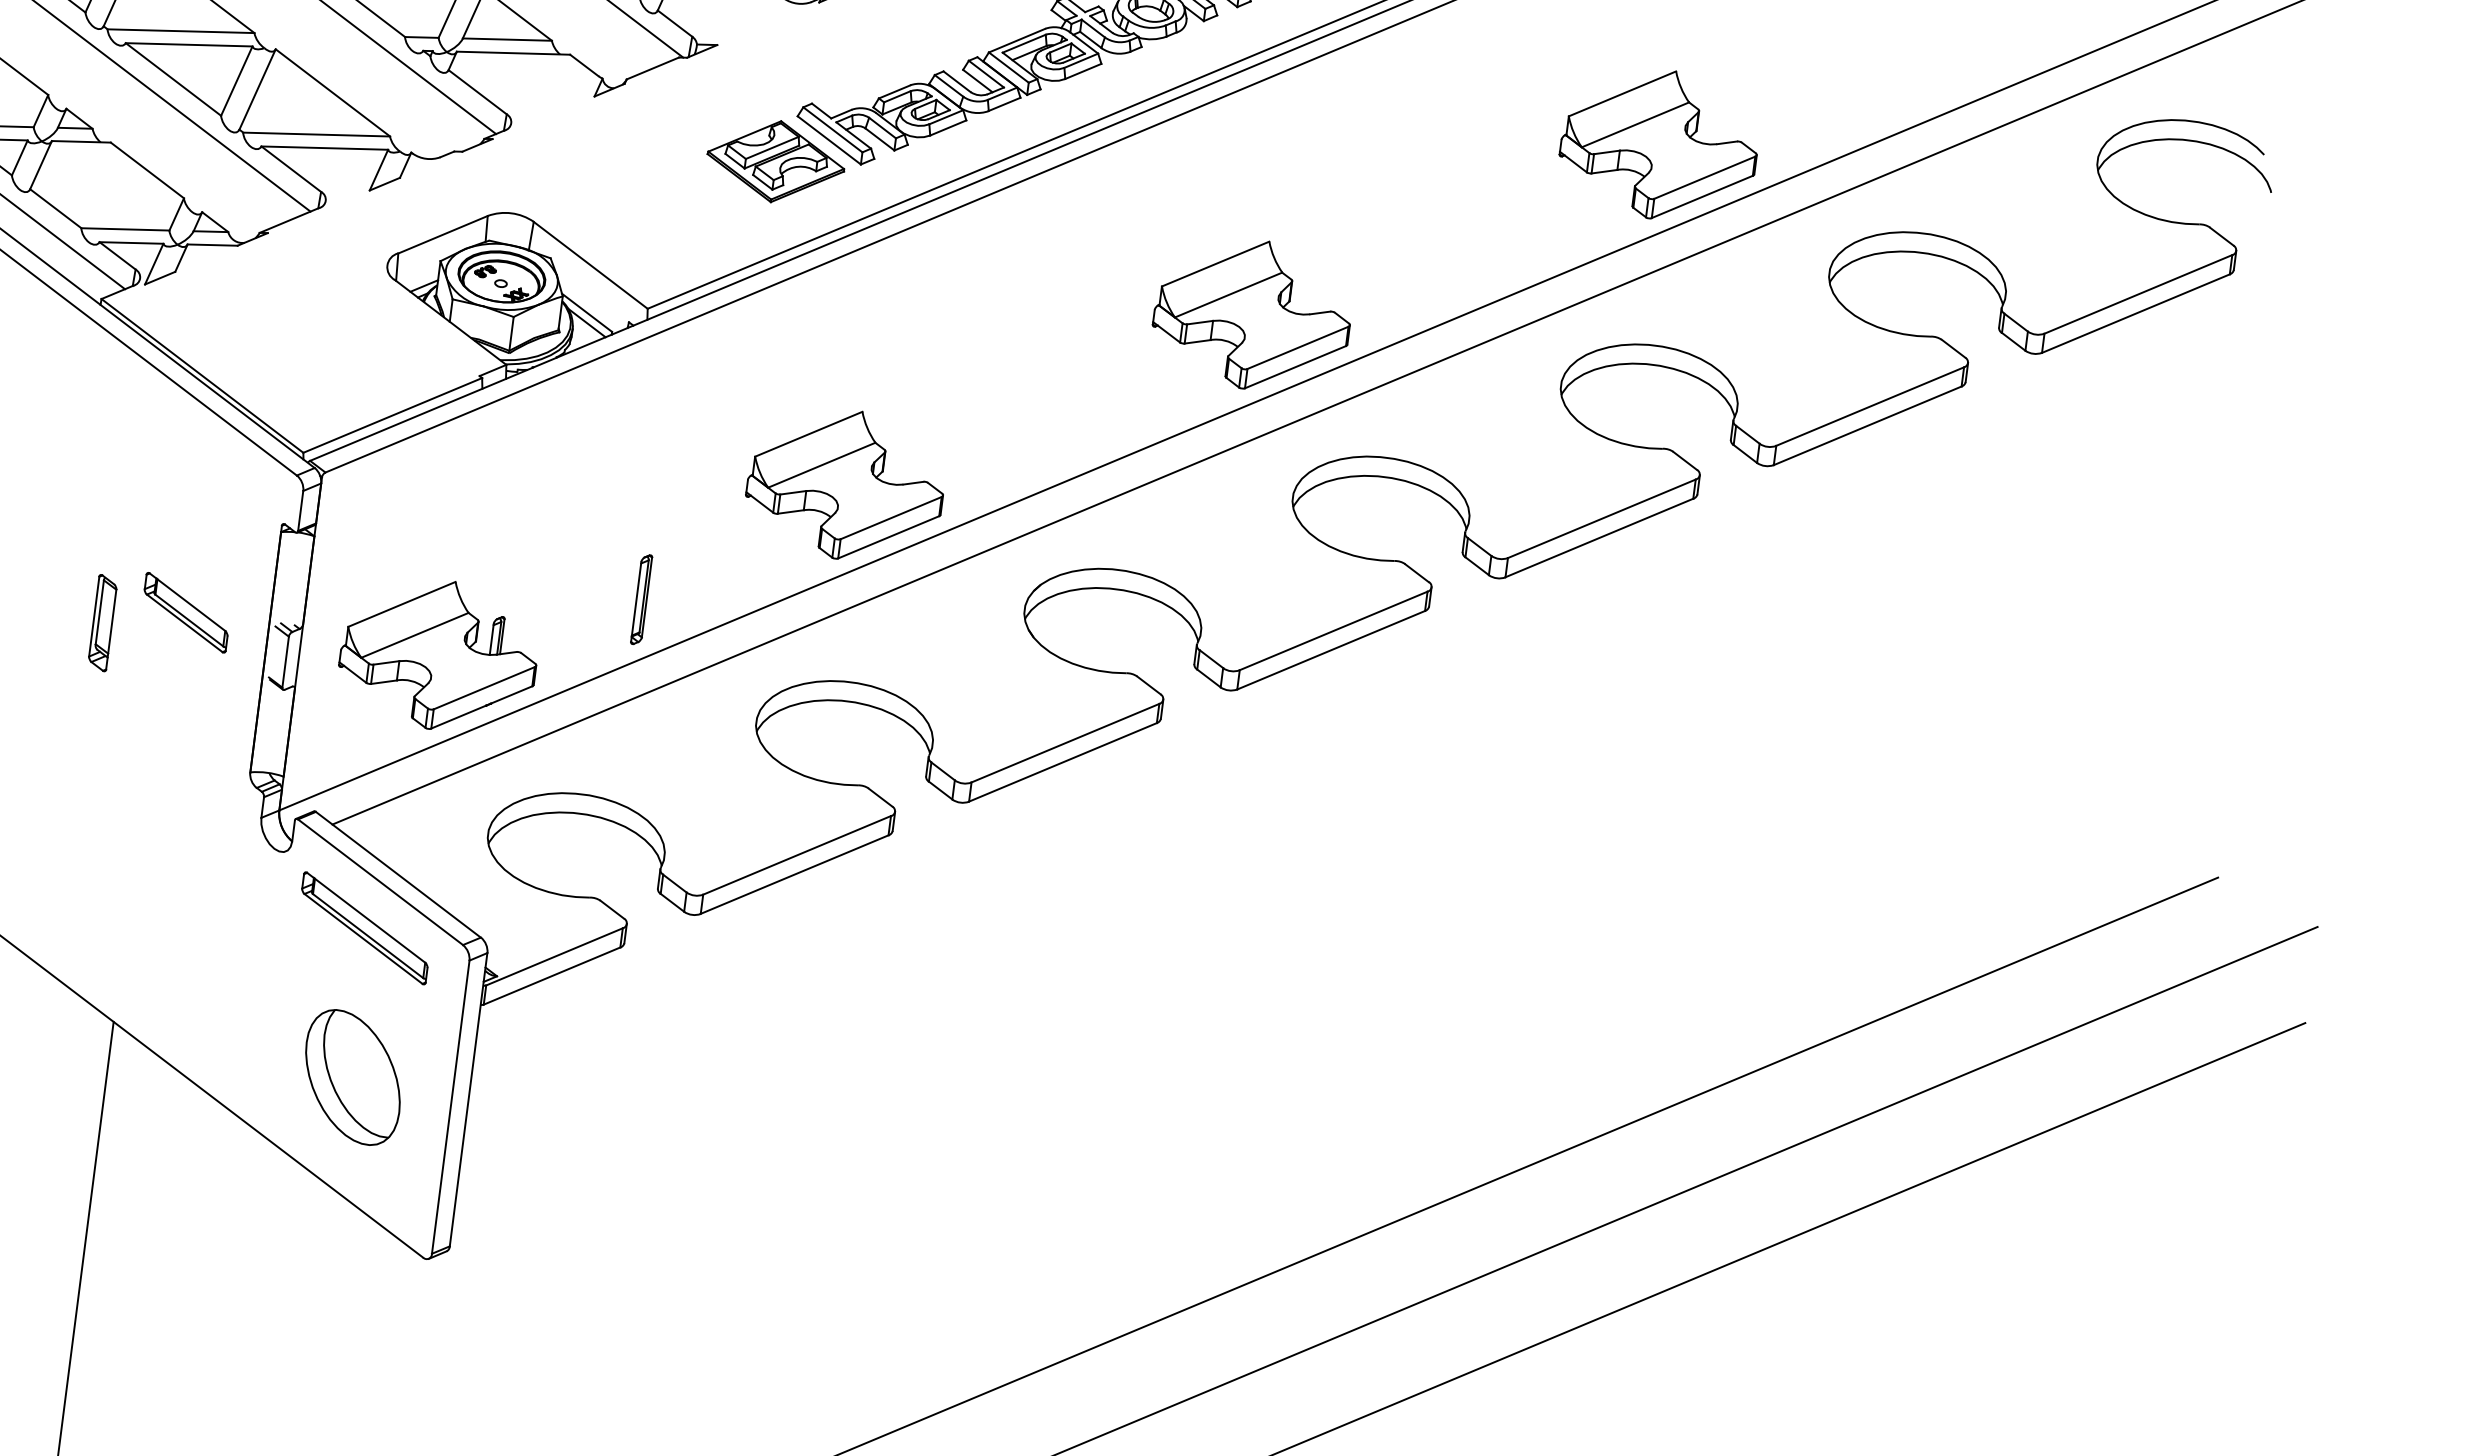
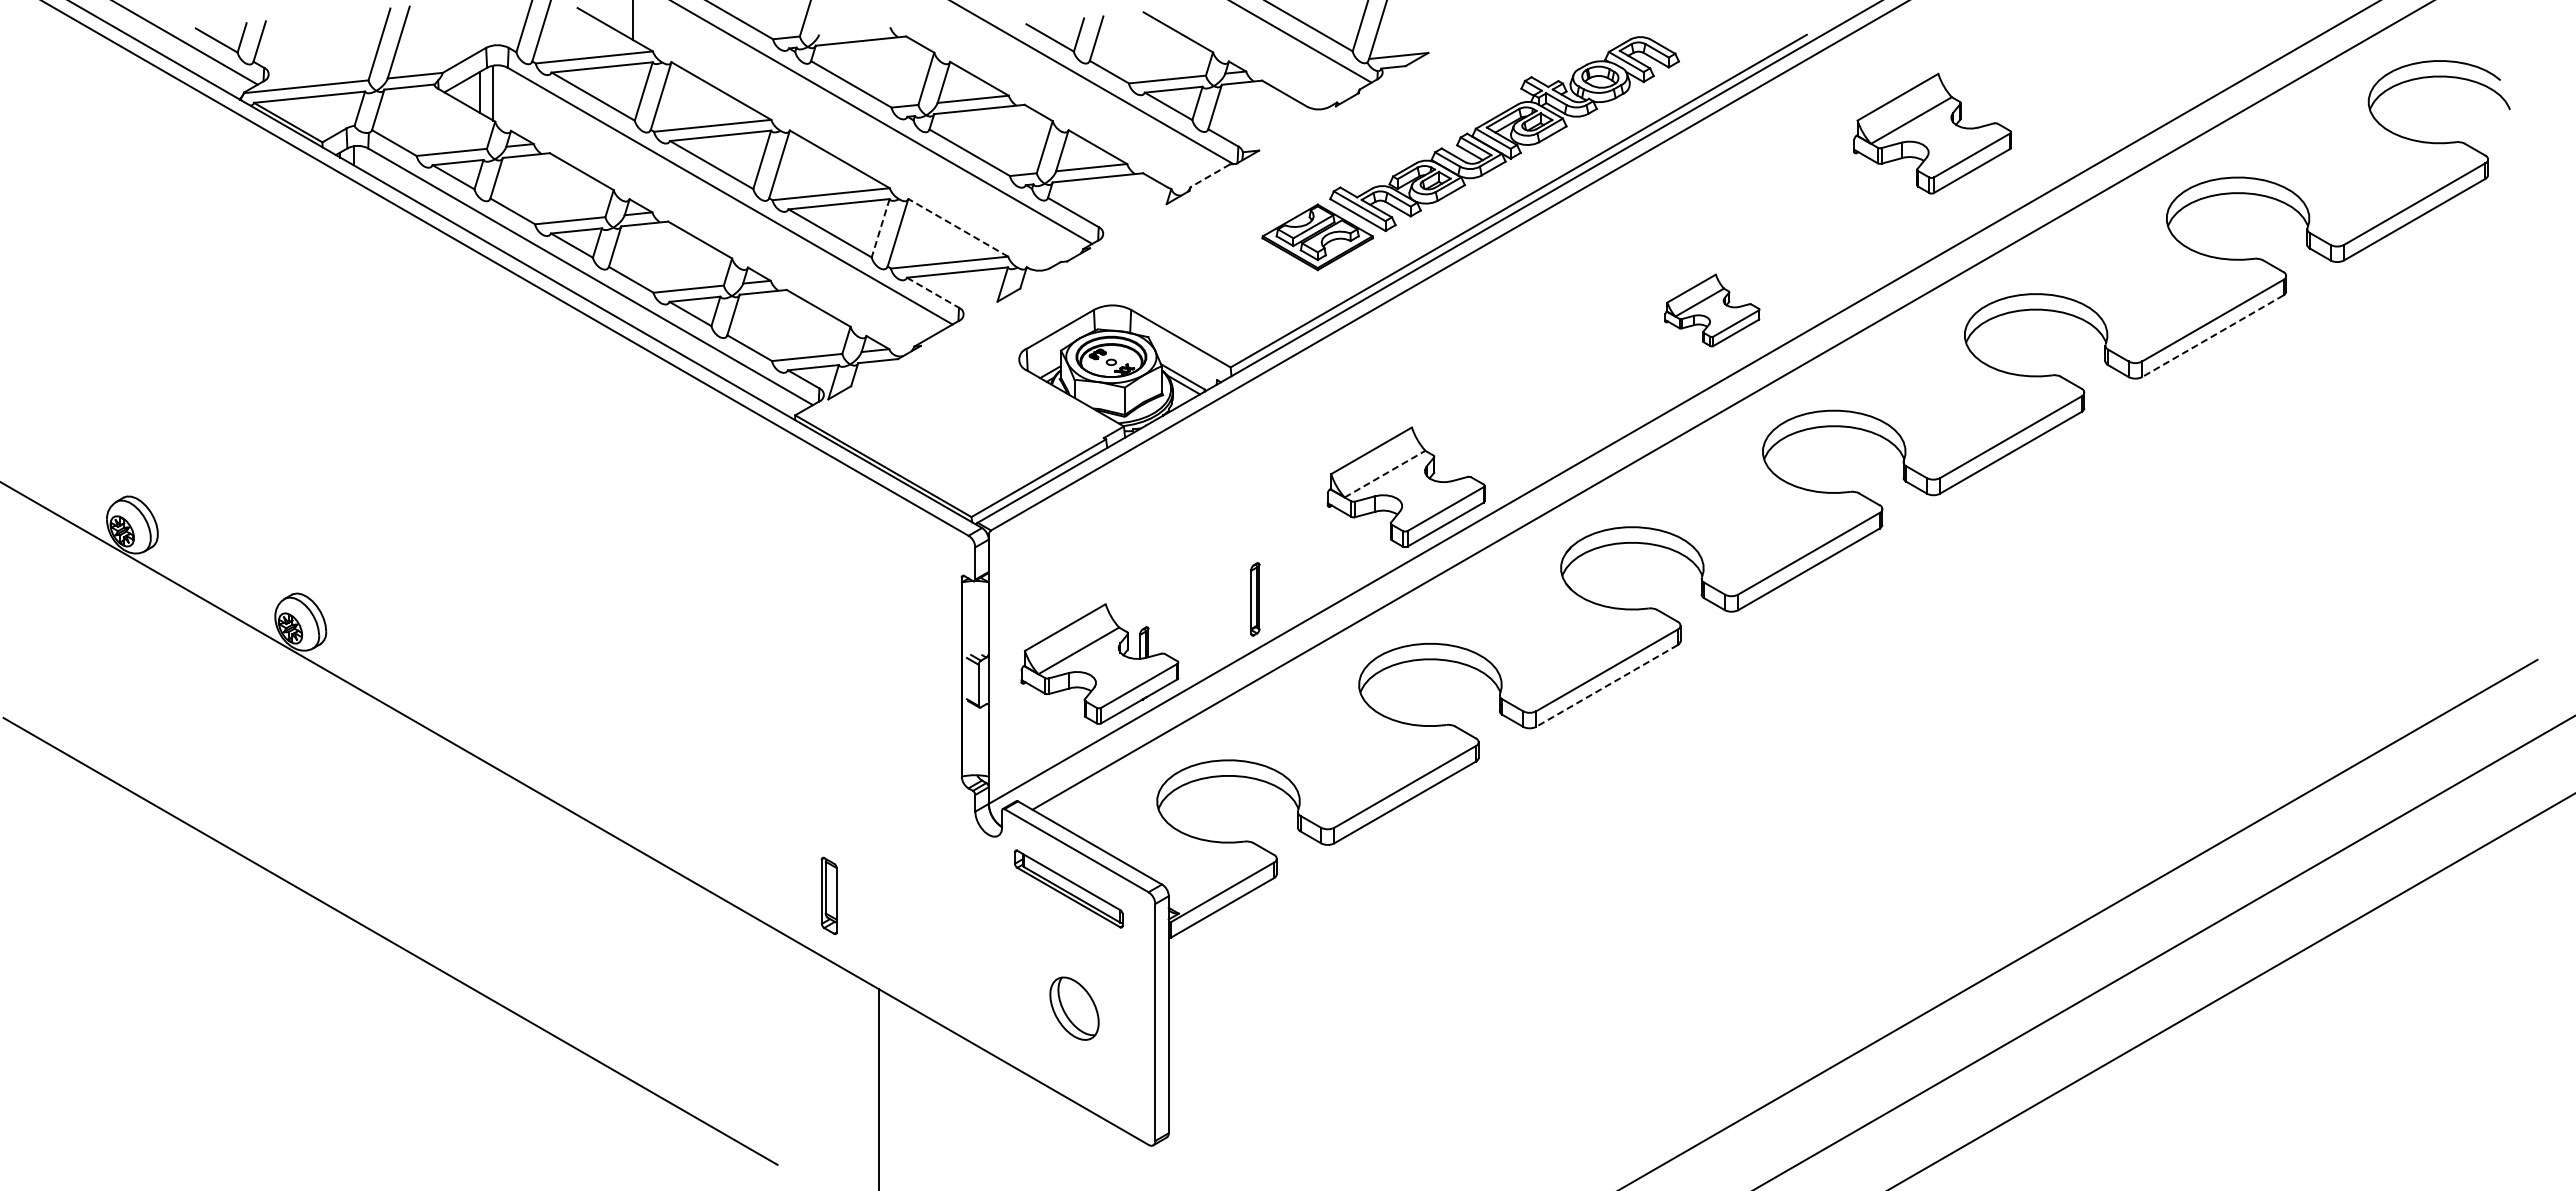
line: (653, 68) -> (1210, 175), solid -> dashed
line: (236, 81) -> (880, 228), solid -> dashed
line: (333, 92) -> (958, 227), solid -> dashed
part: (1659, 144) -> (1932, 133), moved
line: (291, 168) -> (933, 292), solid -> dashed
part: (1252, 314) -> (1712, 310), size x0.6
line: (1867, 426) -> (2212, 336), solid -> dashed
line: (822, 465) -> (1385, 474), solid -> dashed
part: (186, 611) -> (894, 655), removed
part: (101, 622) -> (828, 895), moved
line: (1063, 761) -> (1607, 685), solid -> dashed
part: (352, 1077) -> (1074, 1008), size x0.6

